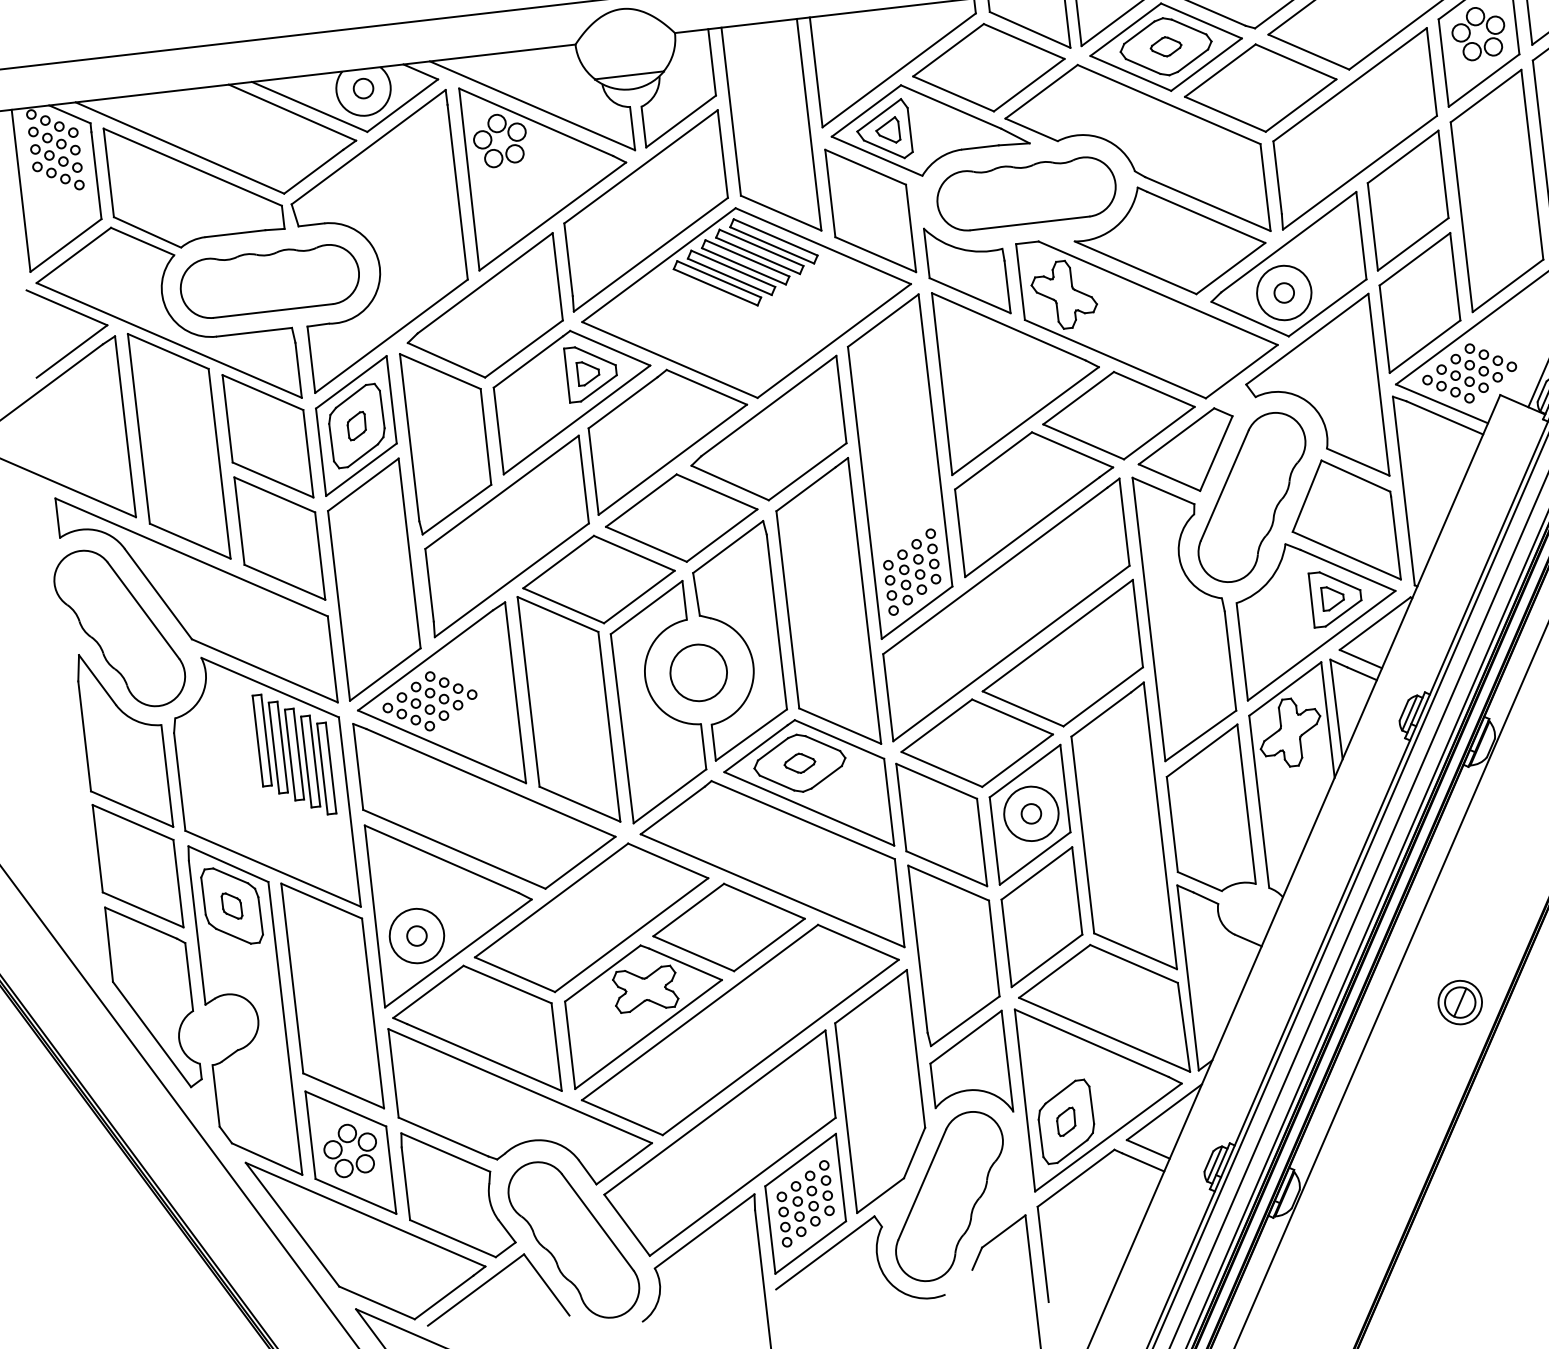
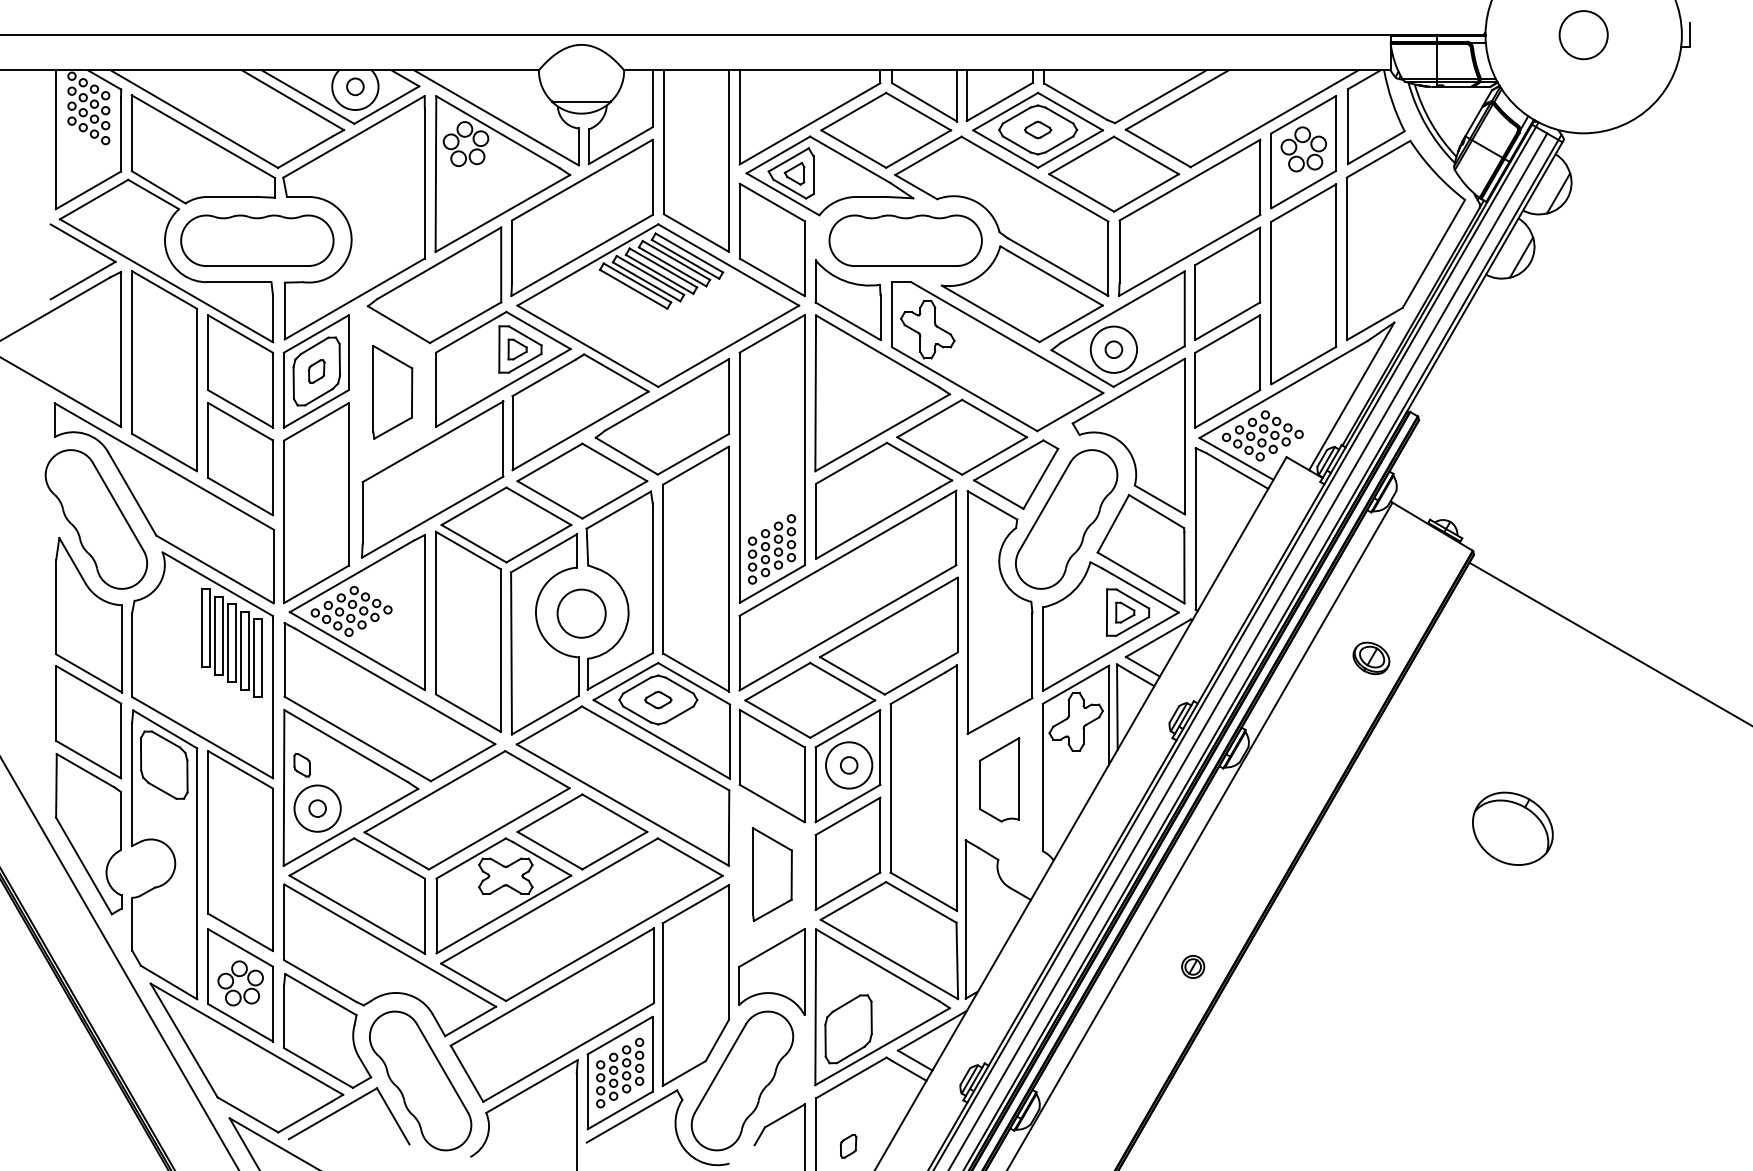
part: (448, 440) -> (392, 392), size x0.6
part: (1208, 809) -> (999, 779), size x0.6
part: (231, 906) -> (301, 765), moved
part: (956, 951) -> (772, 874), size x0.6
part: (1459, 1002) -> (1192, 966), size x0.6
part: (1066, 1122) -> (848, 1146), moved

